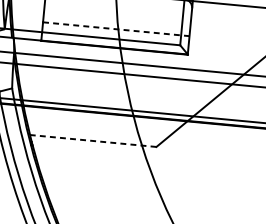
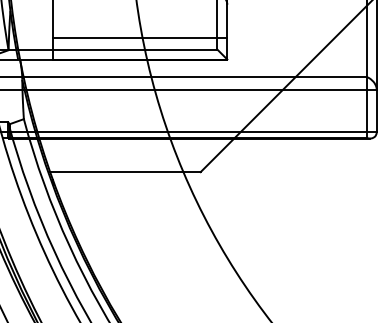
line: (116, 29) -> (140, 37), dashed -> solid
line: (92, 141) -> (124, 172), dashed -> solid

